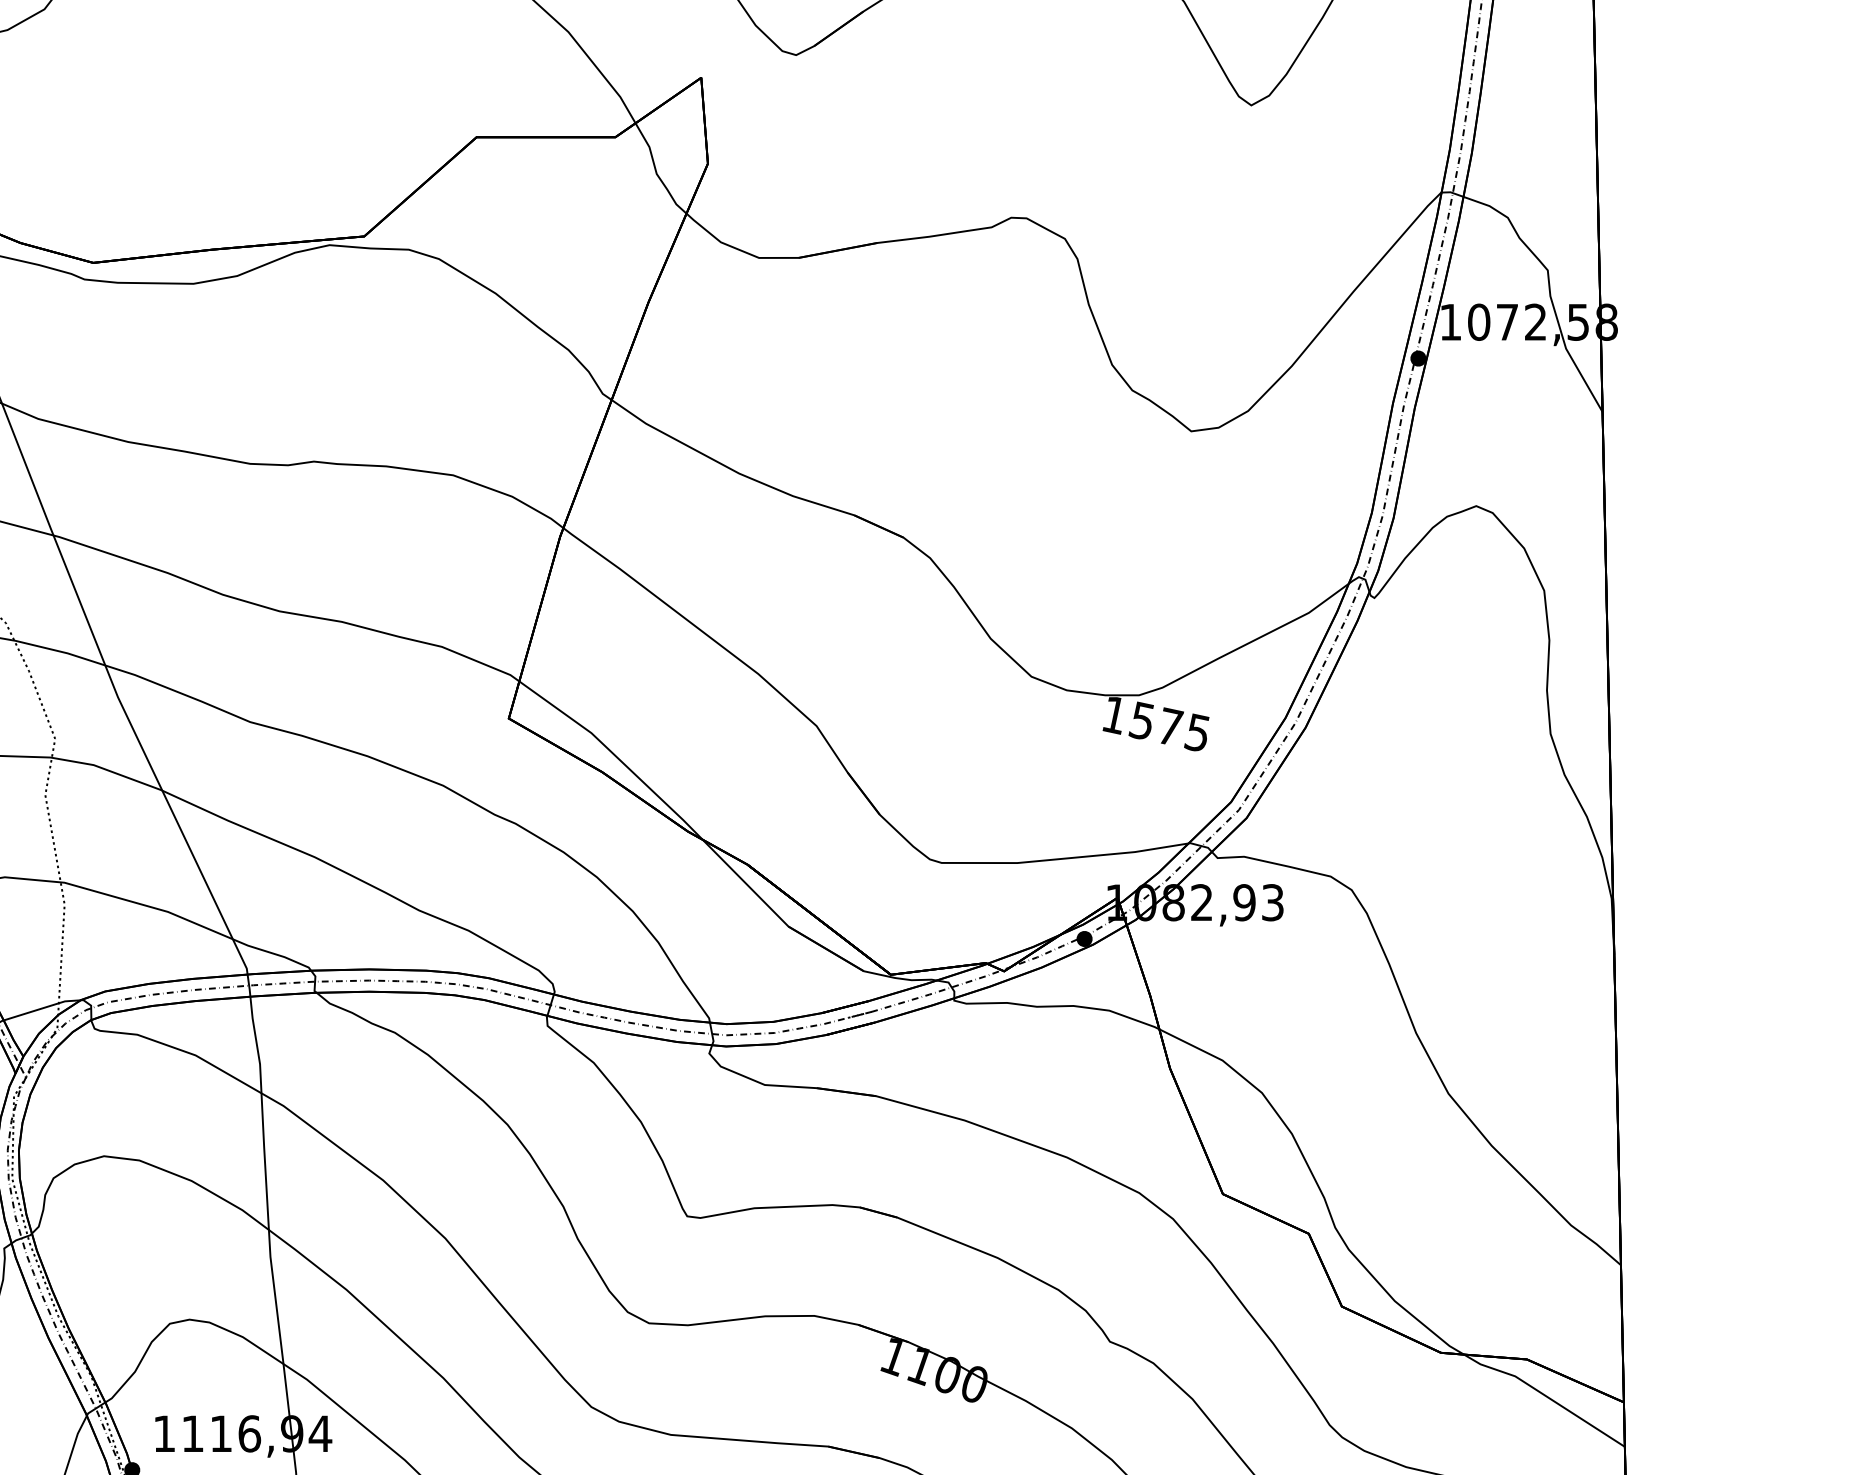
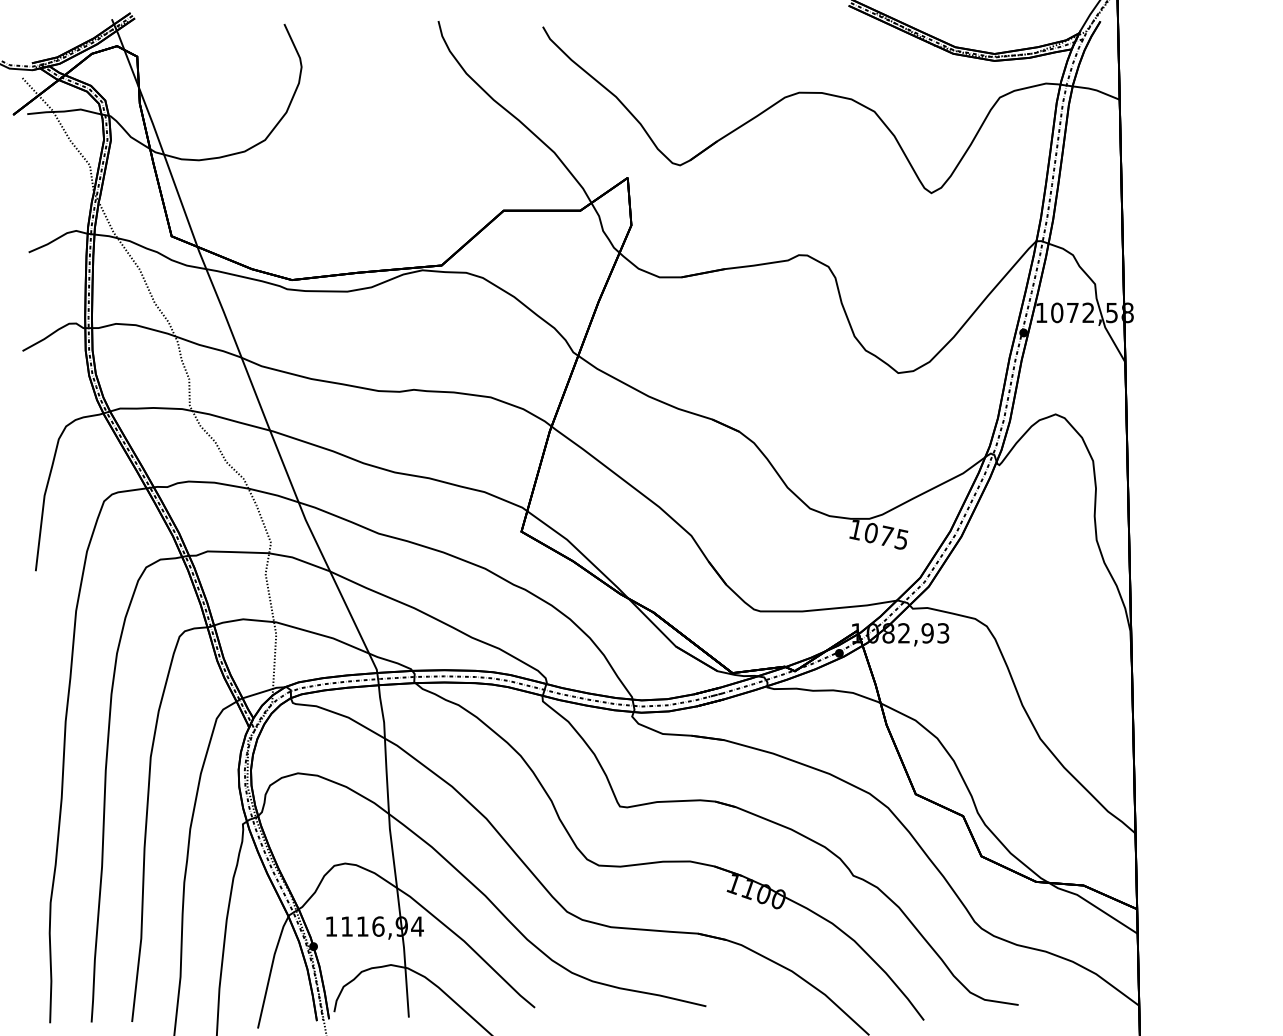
text: (1140, 720) -> (870, 532), 1575 -> 1075

